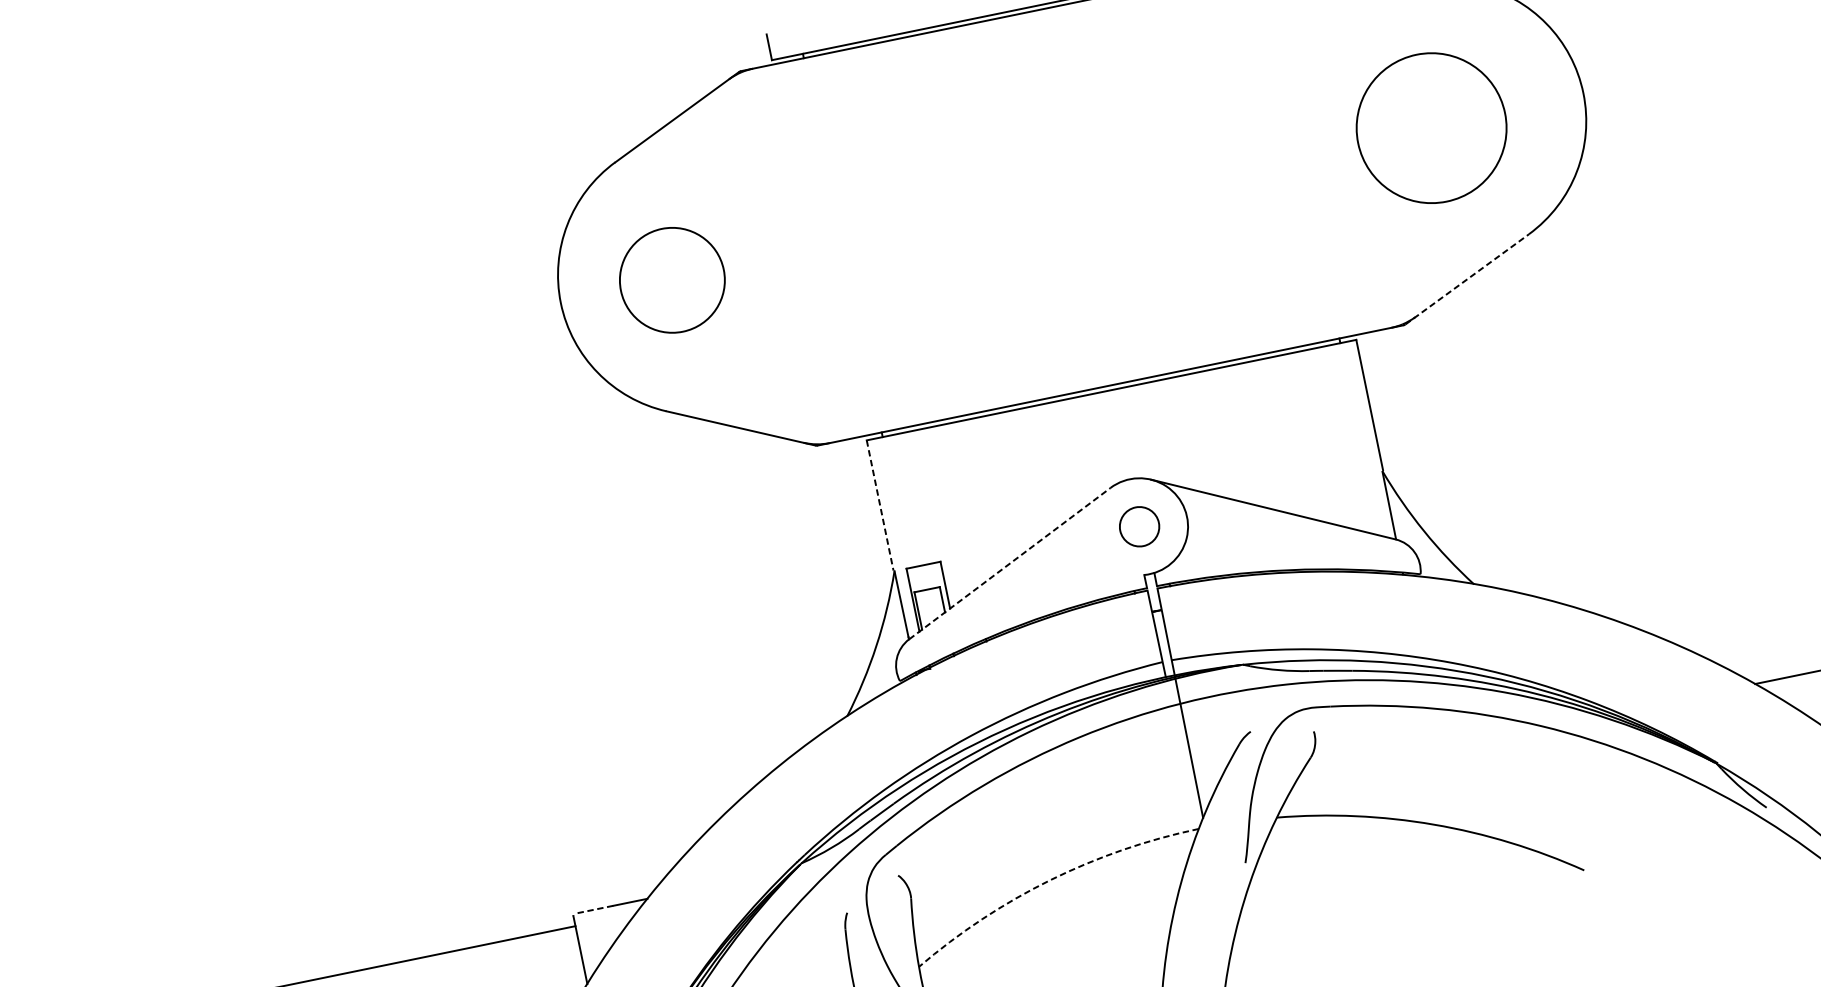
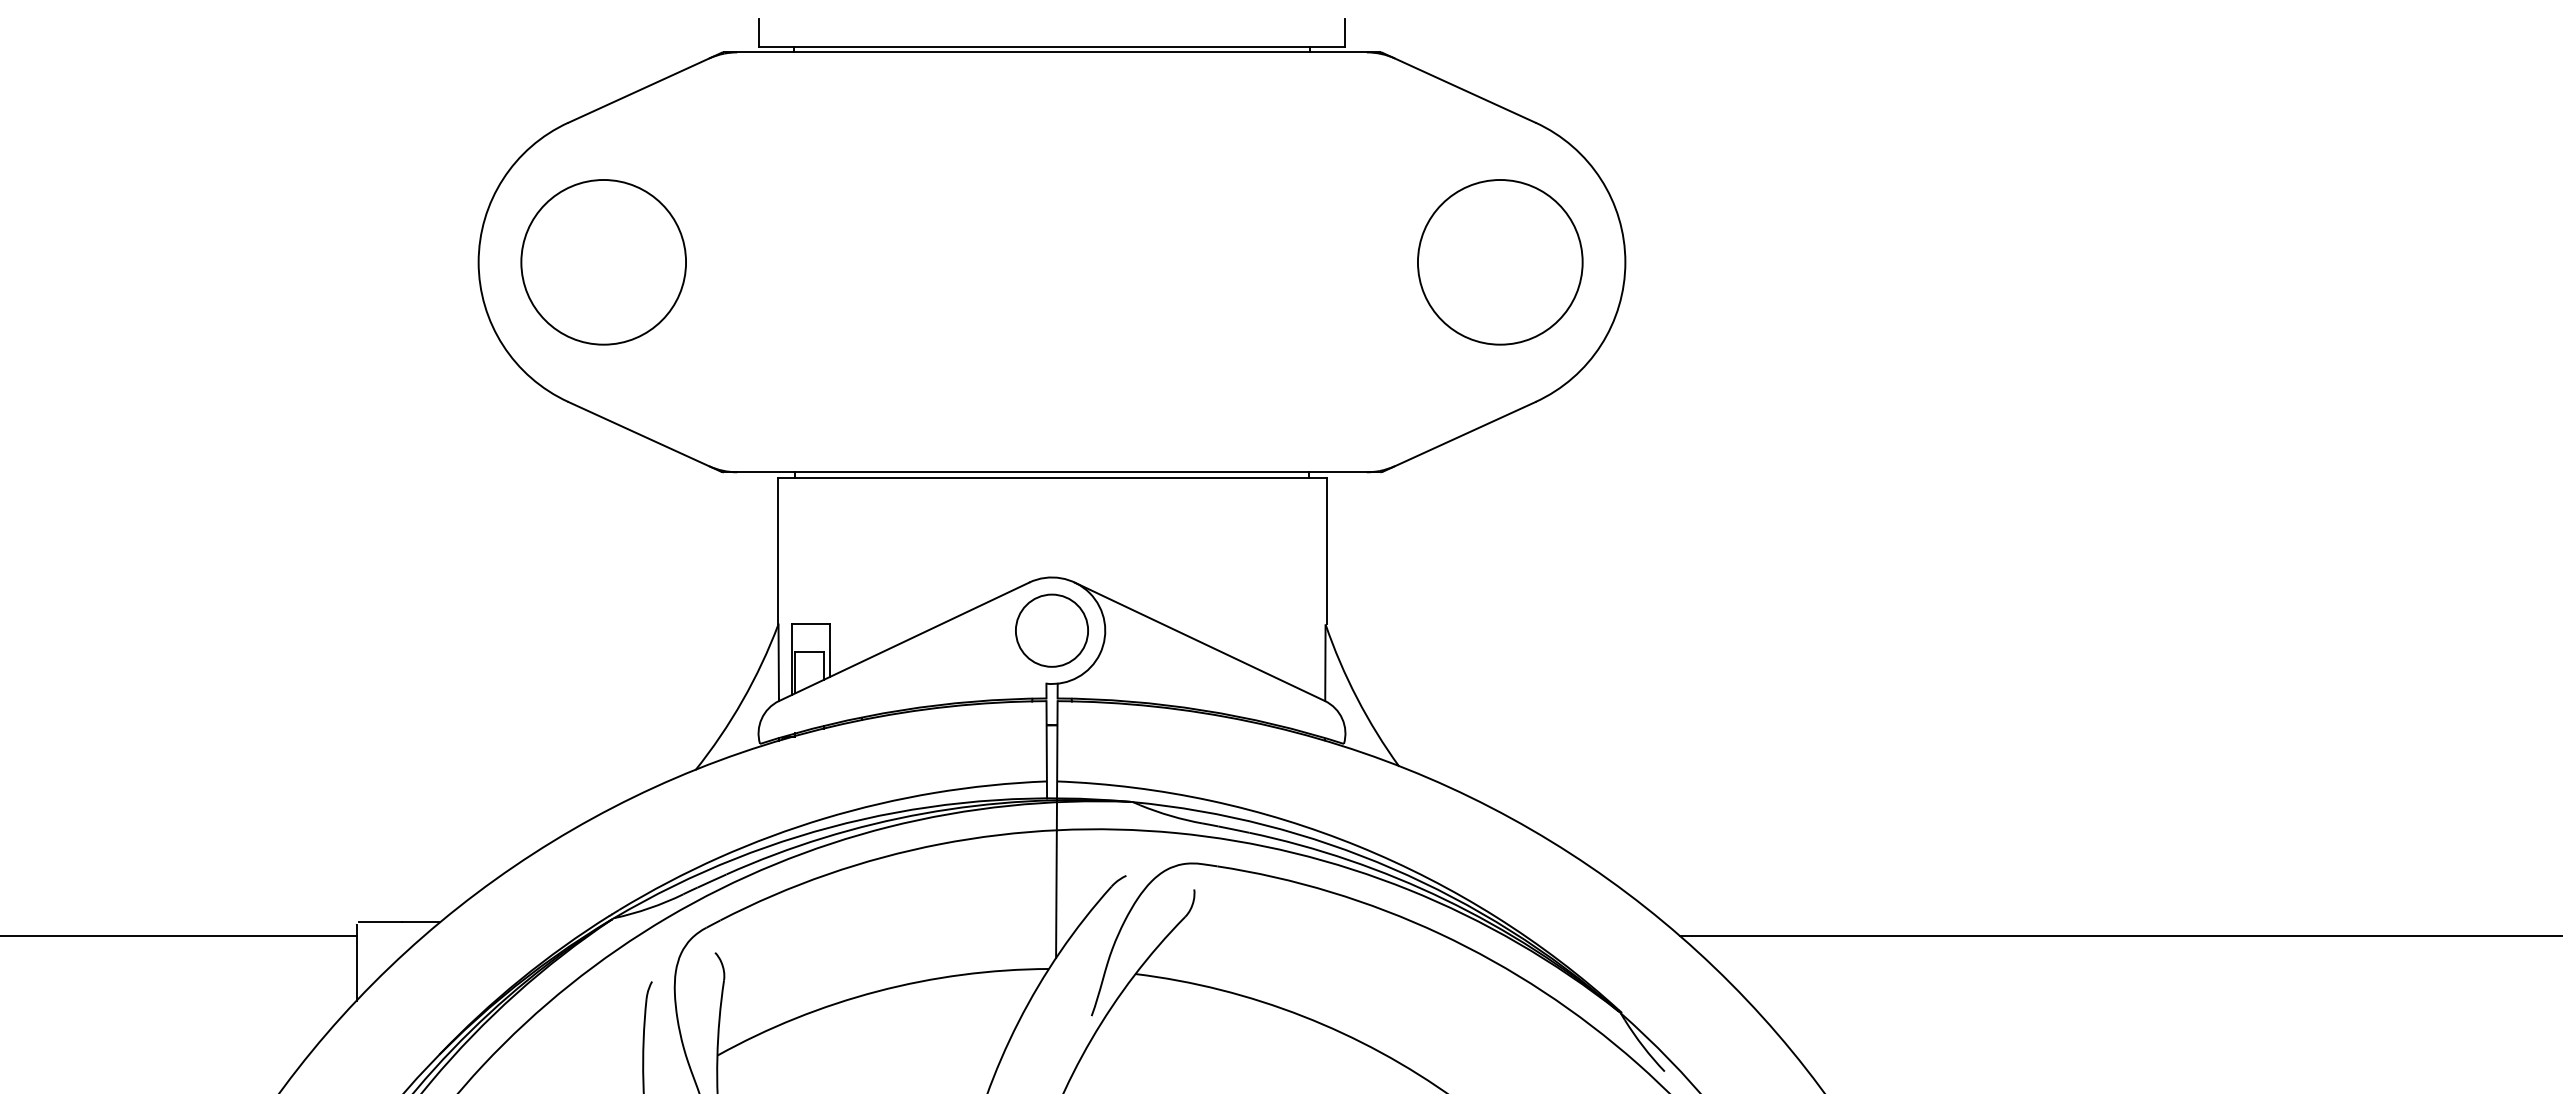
circle: (1431, 128) -> (1500, 262), moved
line: (1467, 278) -> (1459, 436), dashed -> solid
circle: (672, 280) -> (603, 262), size x1.43
line: (880, 506) -> (777, 551), dashed -> solid
circle: (1139, 526) -> (1051, 630), size x1.67
line: (1010, 563) -> (904, 641), dashed -> solid
arc: (1050, 880) -> (877, 991), dashed -> solid
line: (593, 910) -> (379, 922), dashed -> solid

